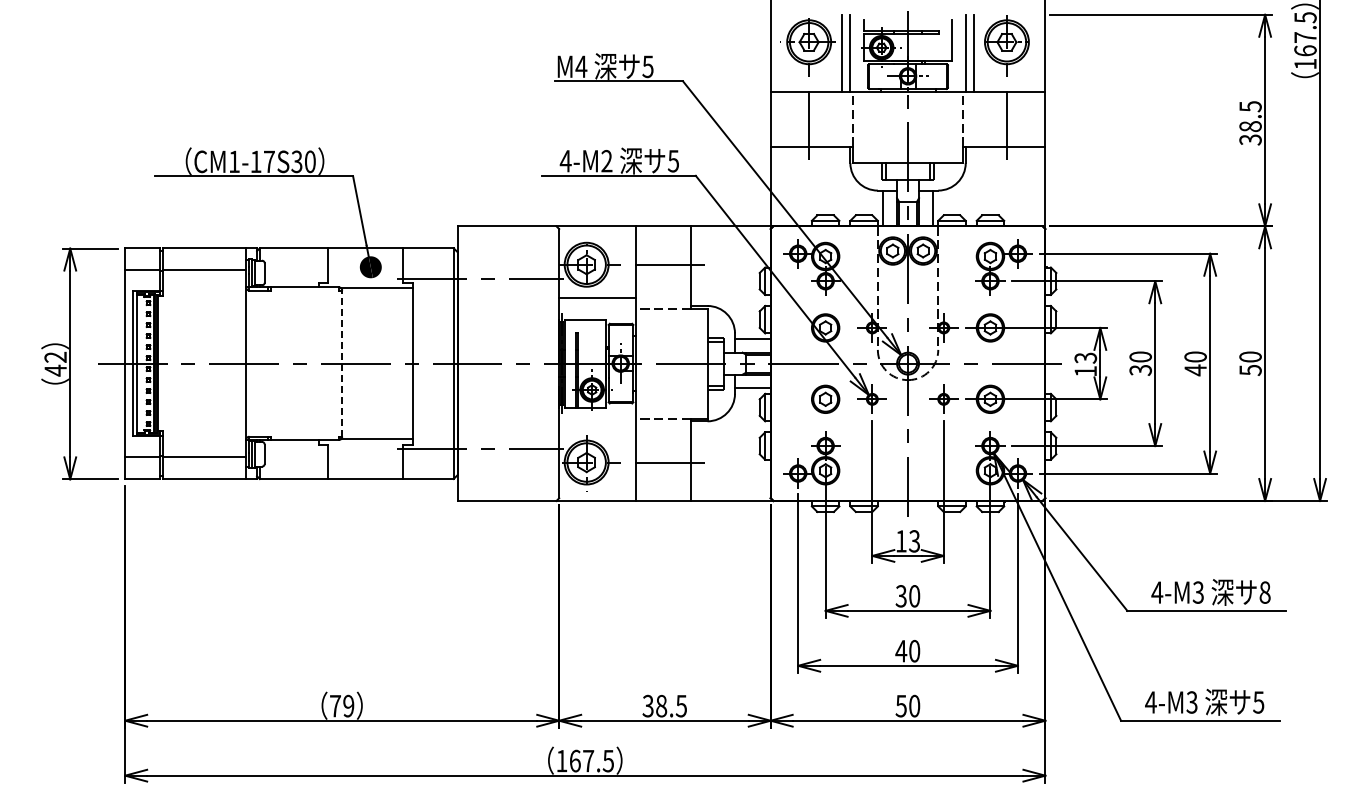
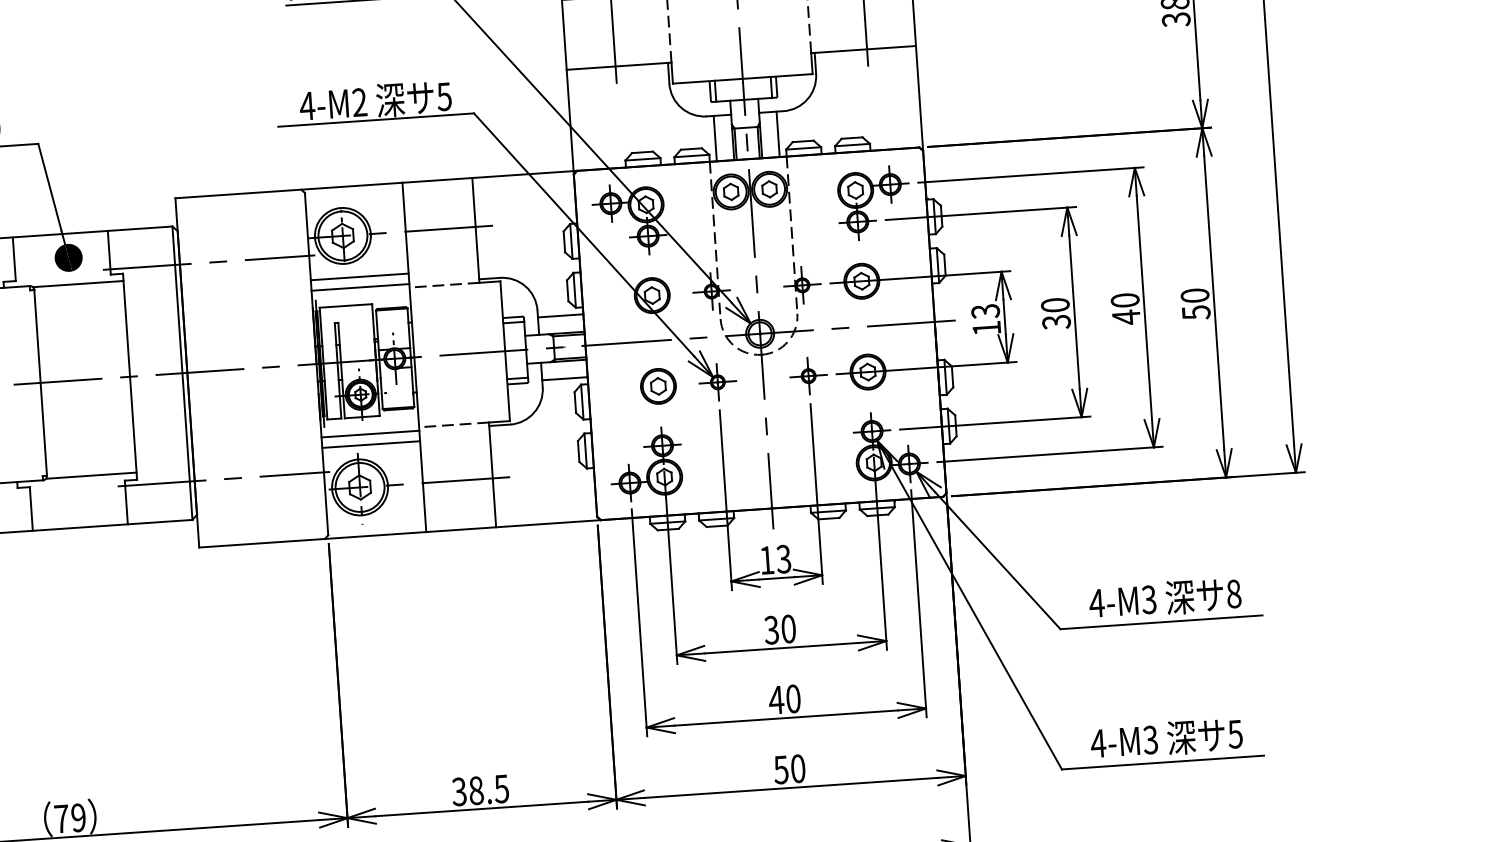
line: (597, 305) -> (360, 286), added
line: (342, 363) -> (41, 382), dashed -> solid
line: (597, 421) -> (370, 434), added
line: (597, 429) -> (370, 444), added

